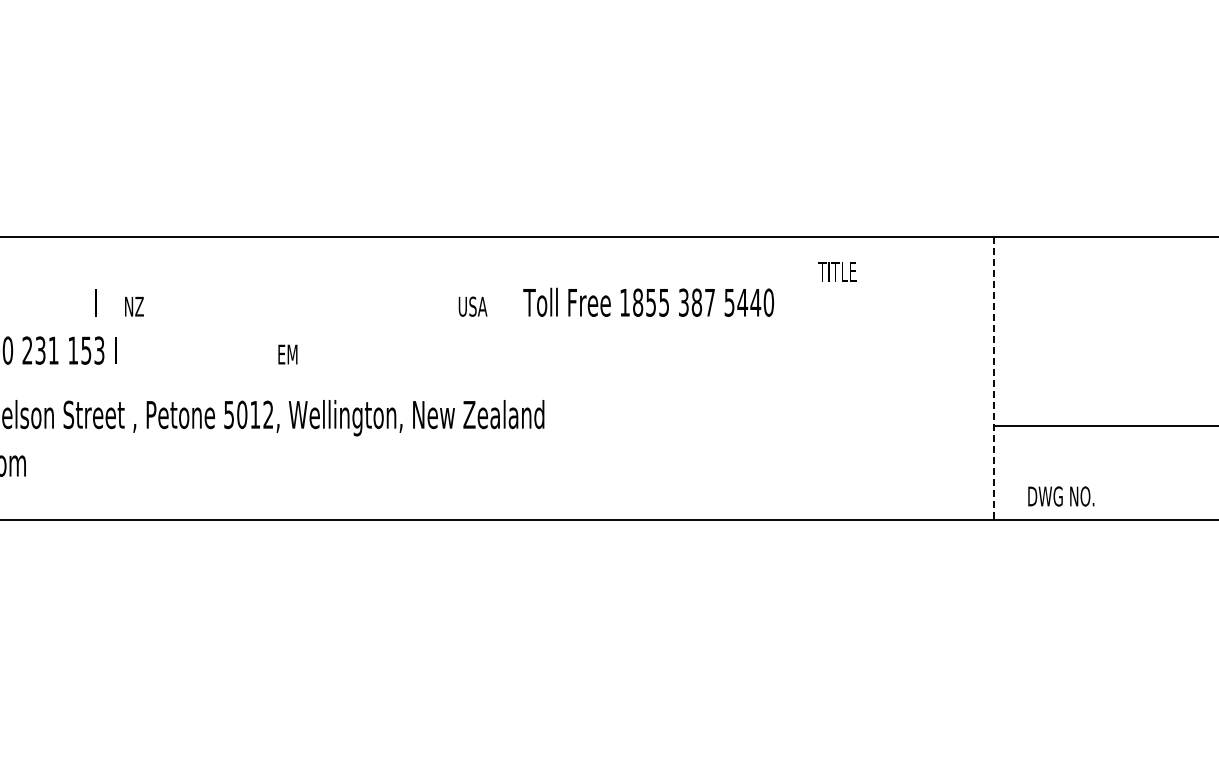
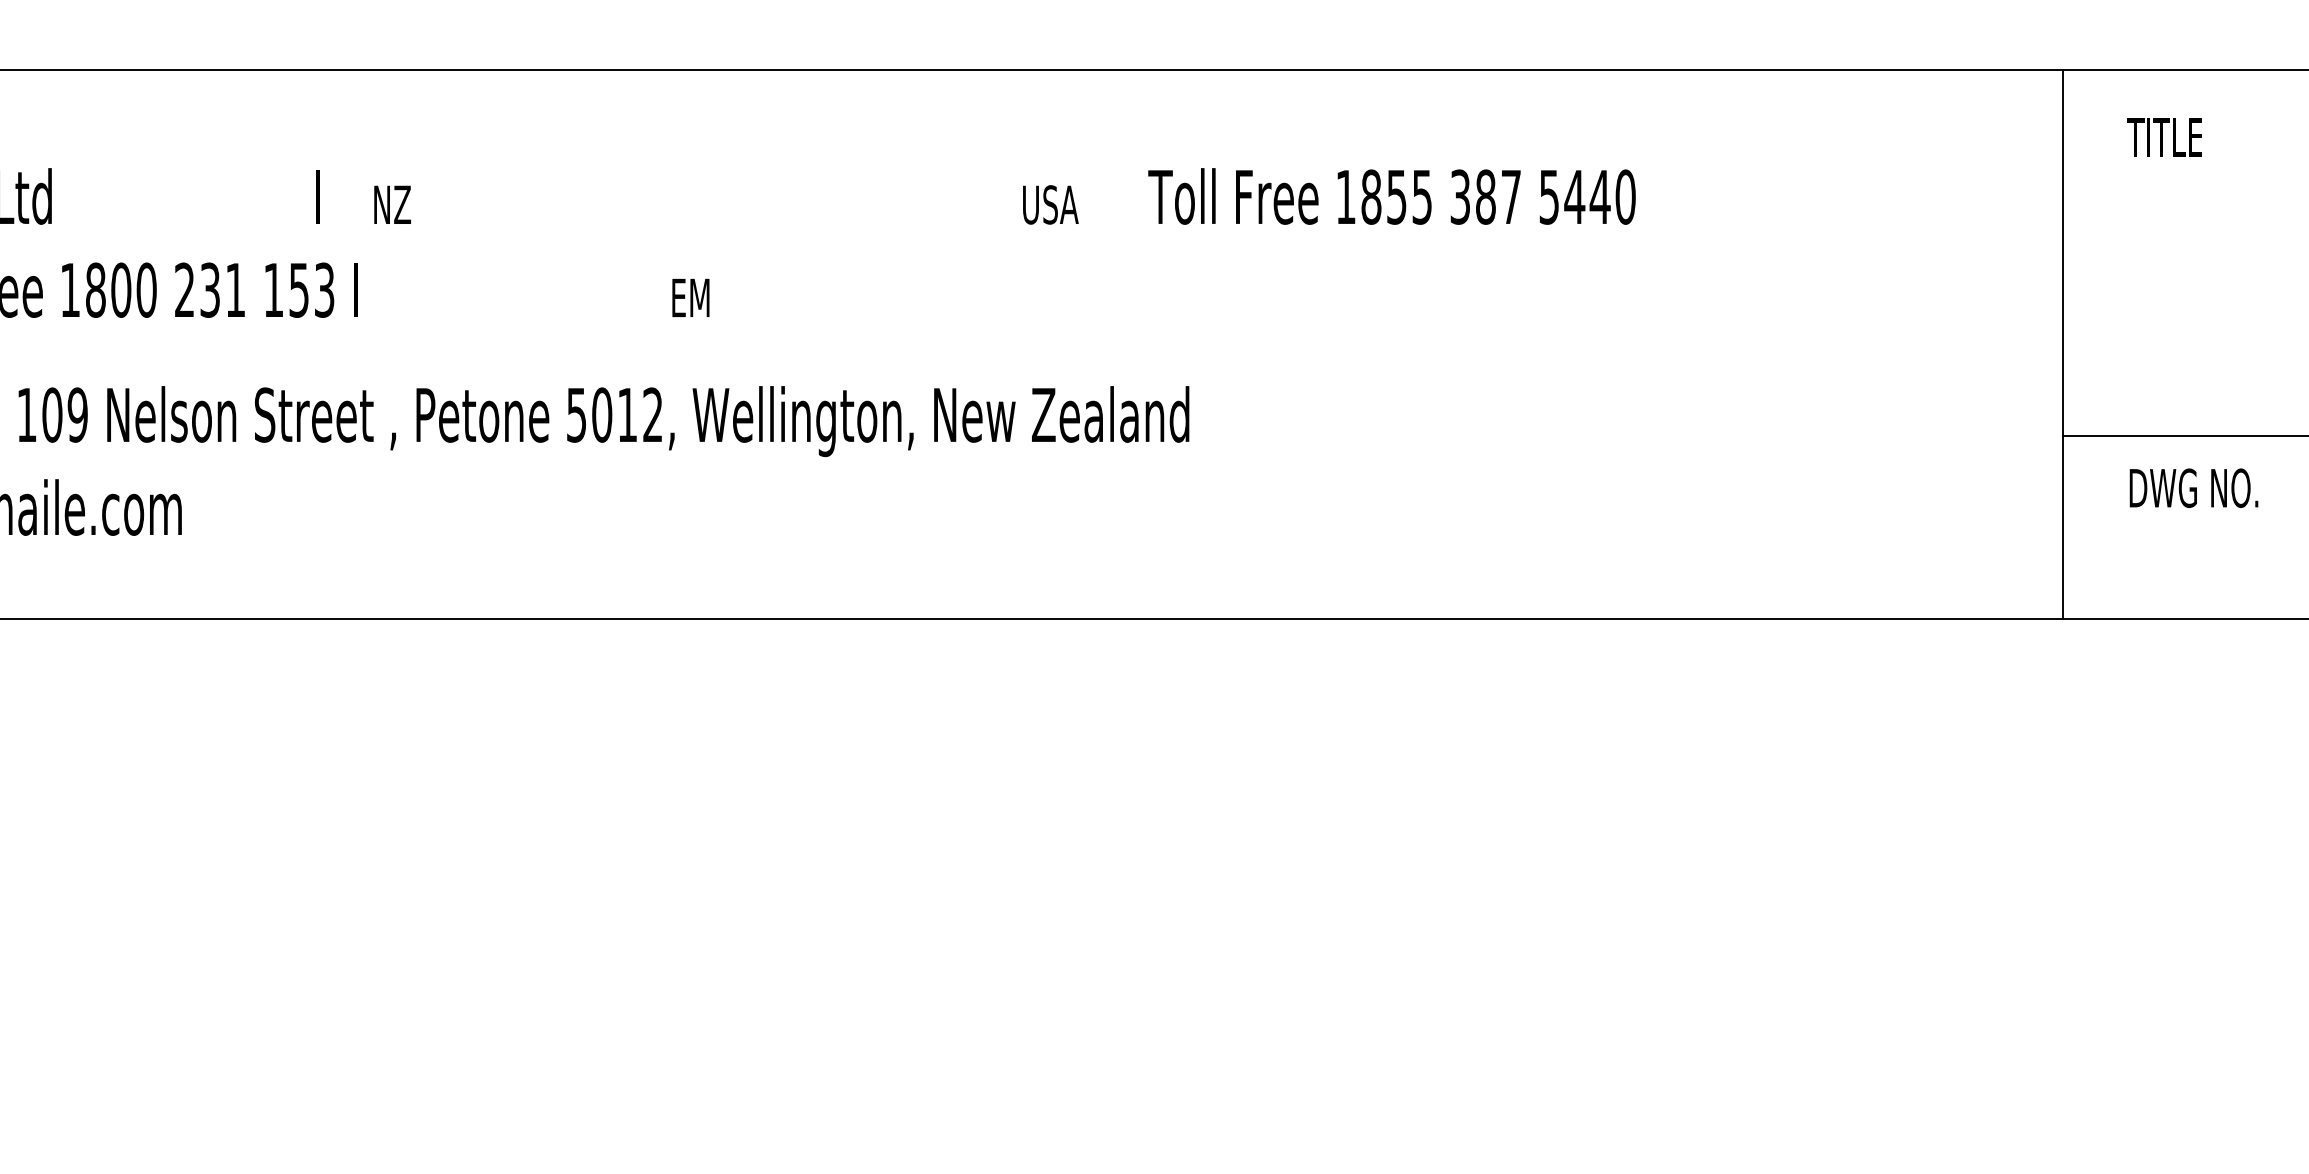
text: (837, 271) -> (2165, 136), moved
line: (994, 378) -> (2064, 344), dashed -> solid
text: (1061, 496) -> (2194, 488), moved

